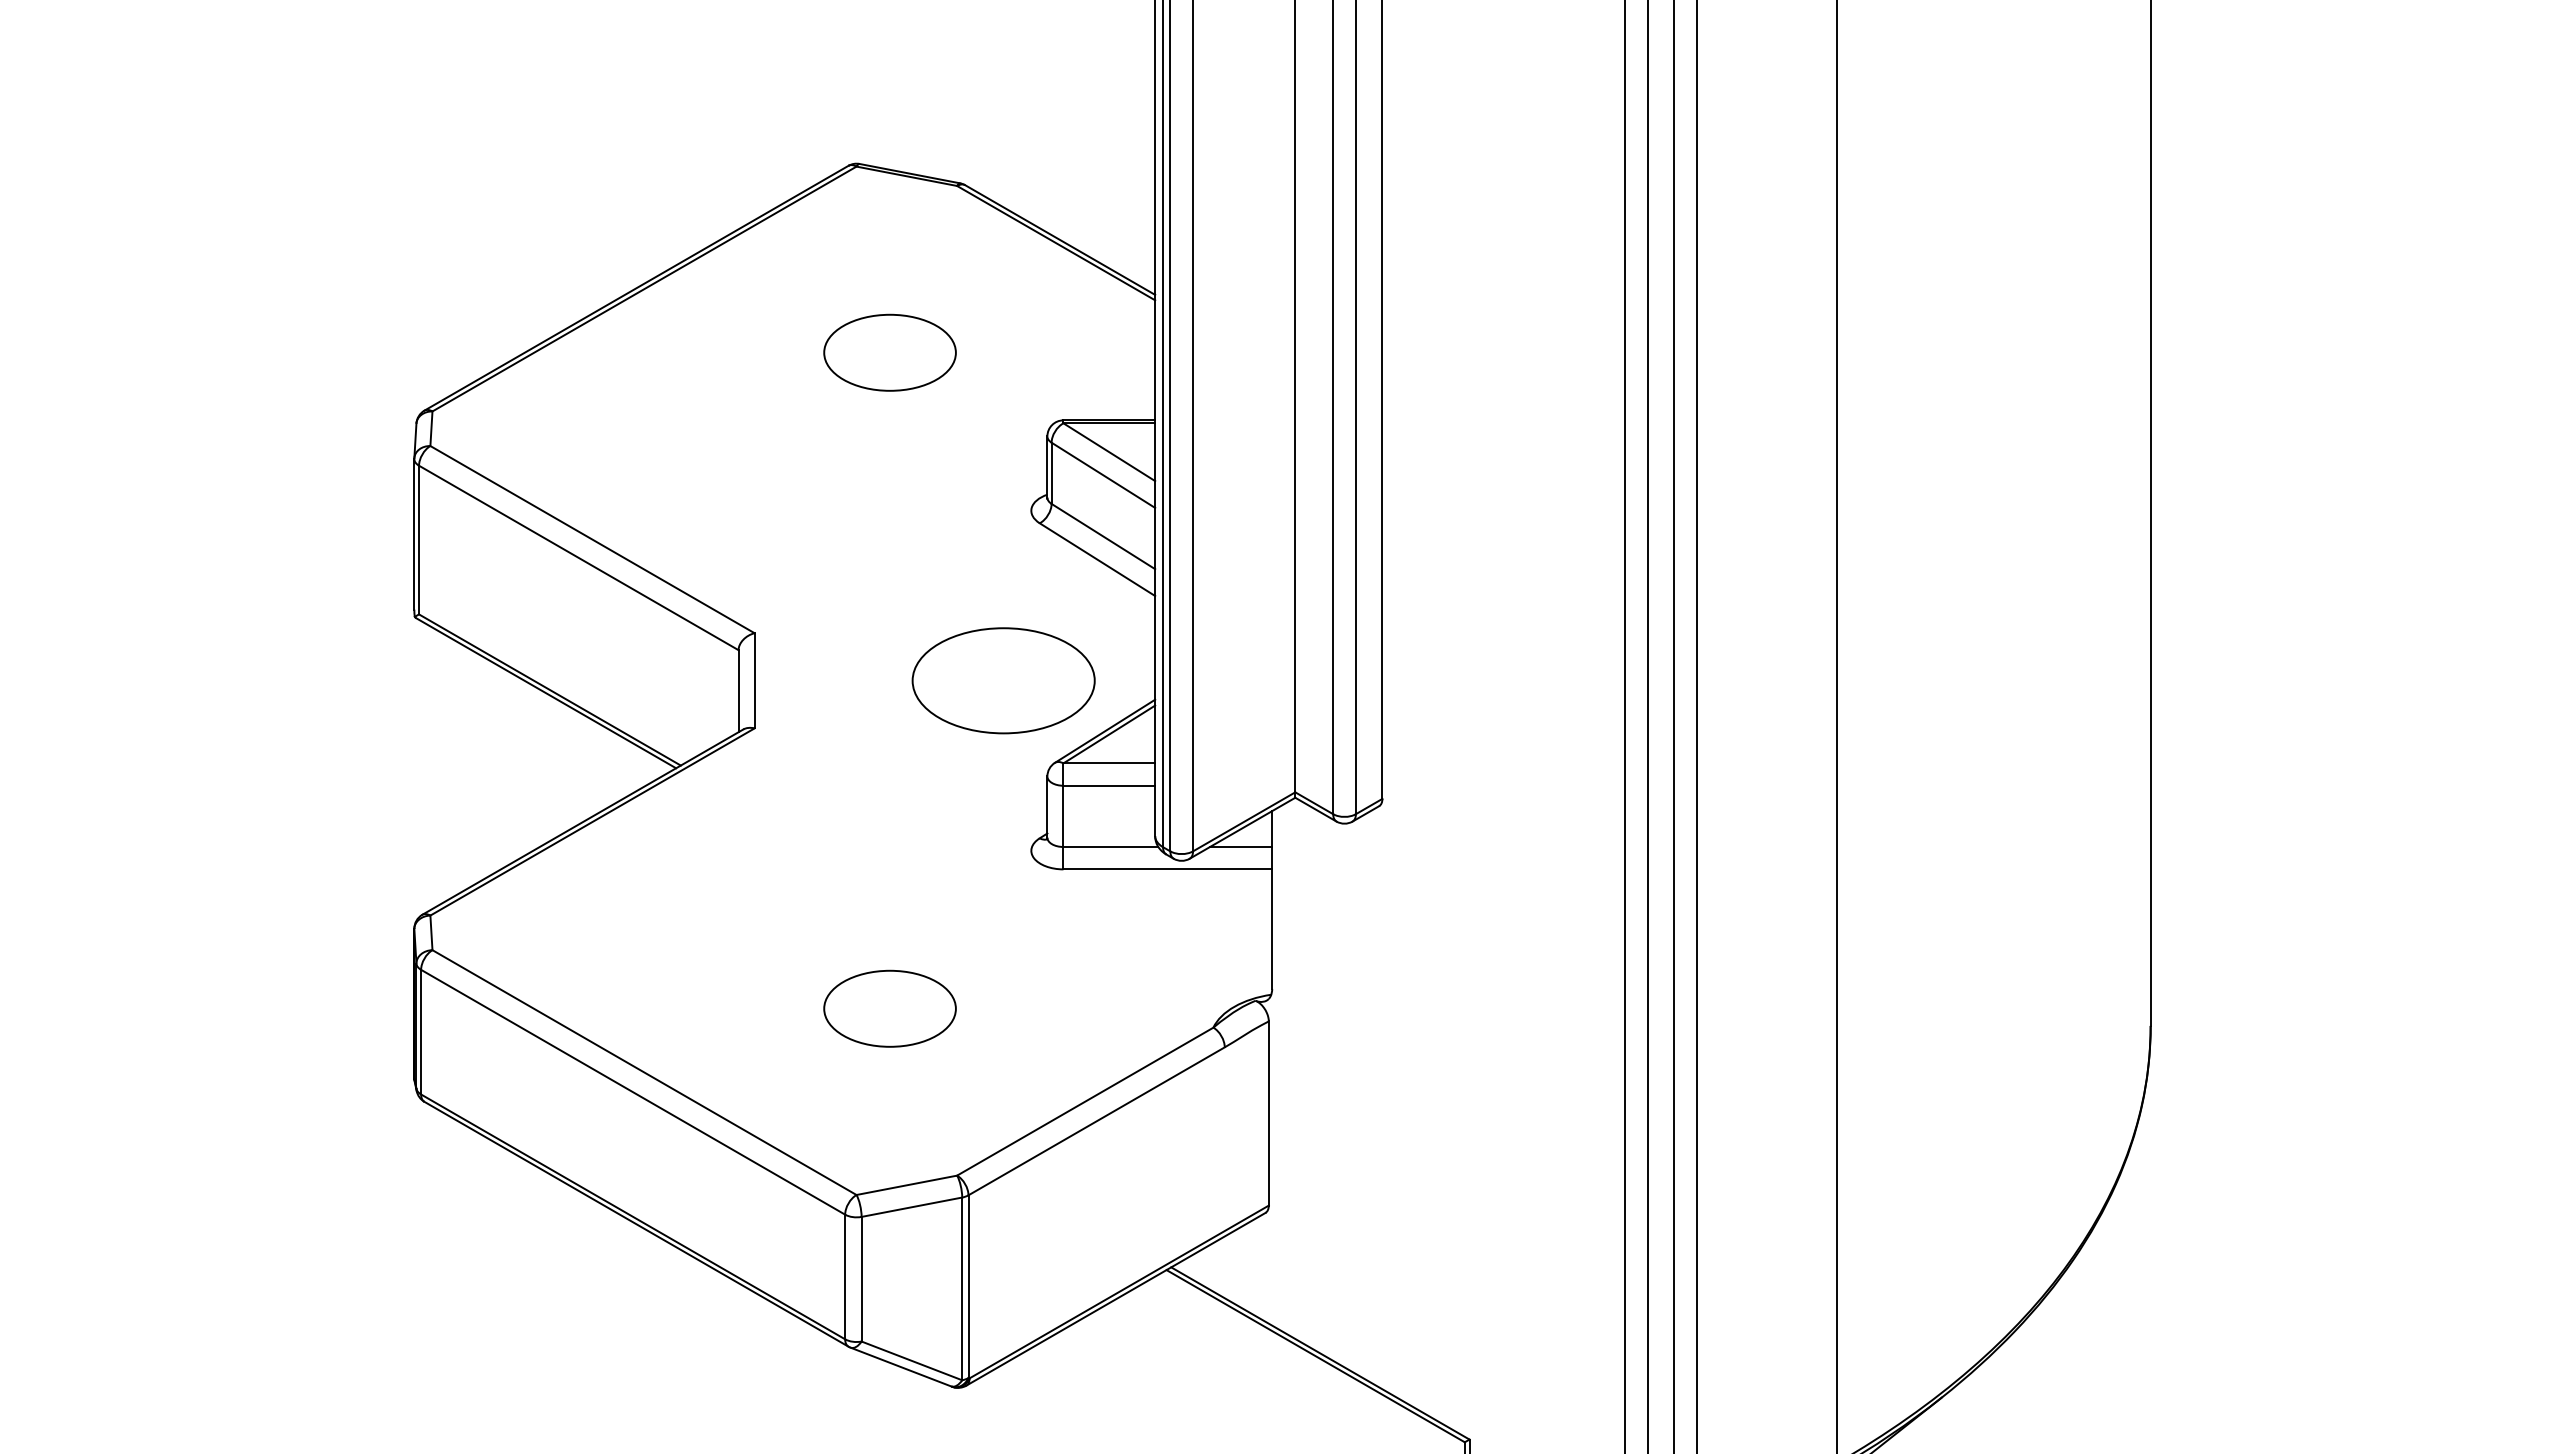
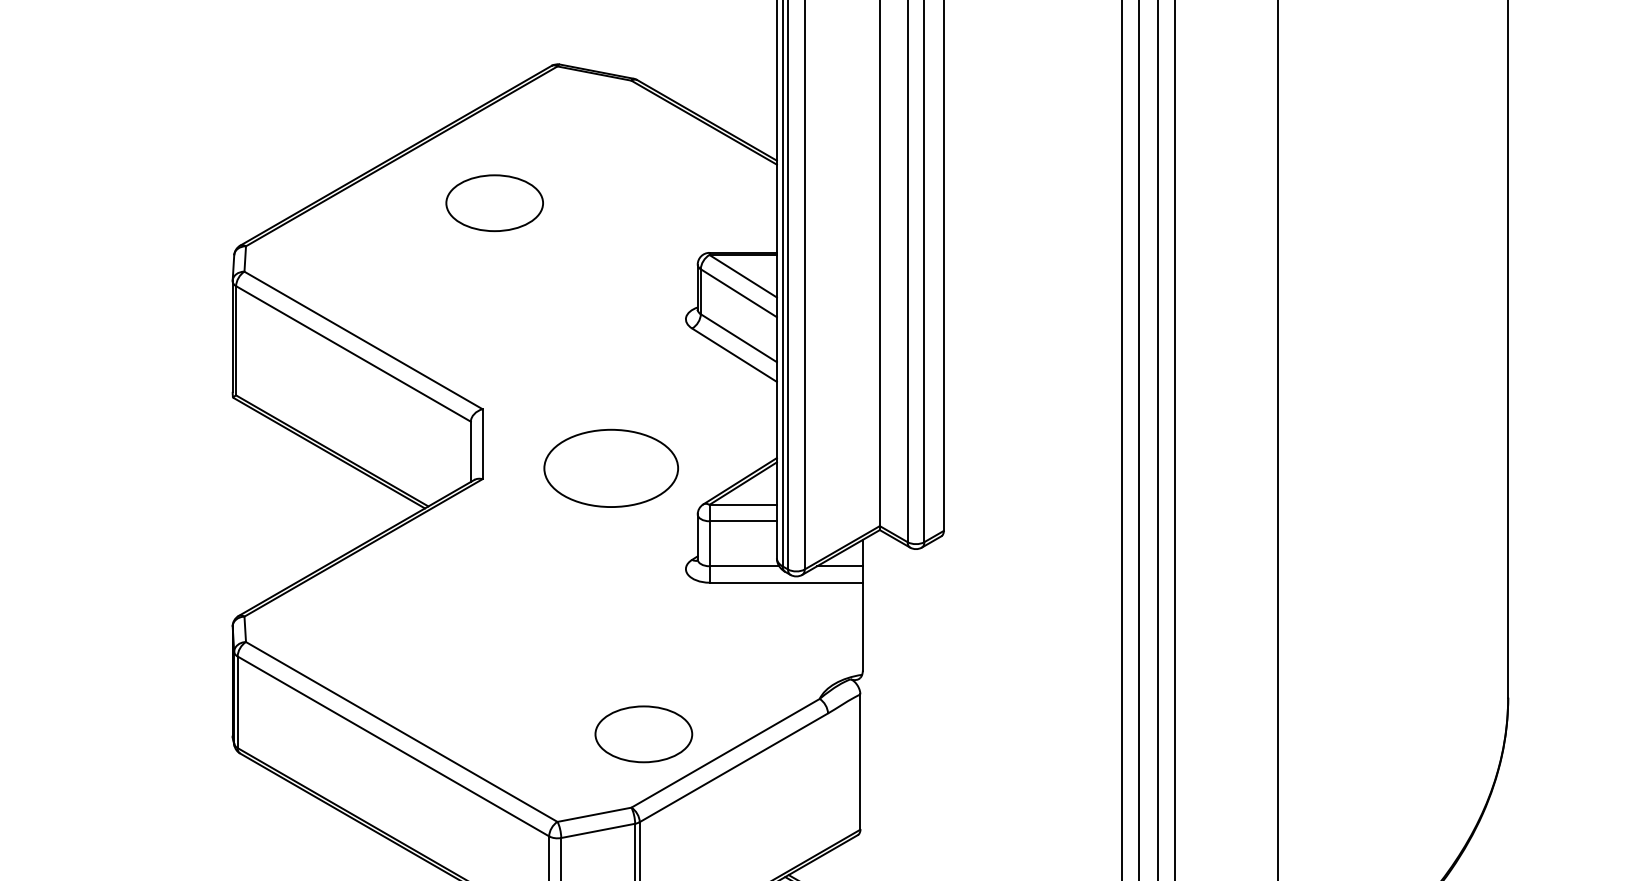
part: (889, 352) -> (494, 203), moved
part: (1003, 680) -> (611, 468), moved
part: (889, 1008) -> (643, 734), moved

